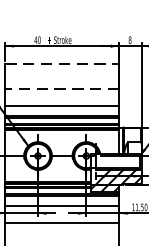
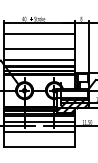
line: (62, 65) -> (39, 34), dashed -> solid
line: (60, 89) -> (38, 49), dashed -> solid

